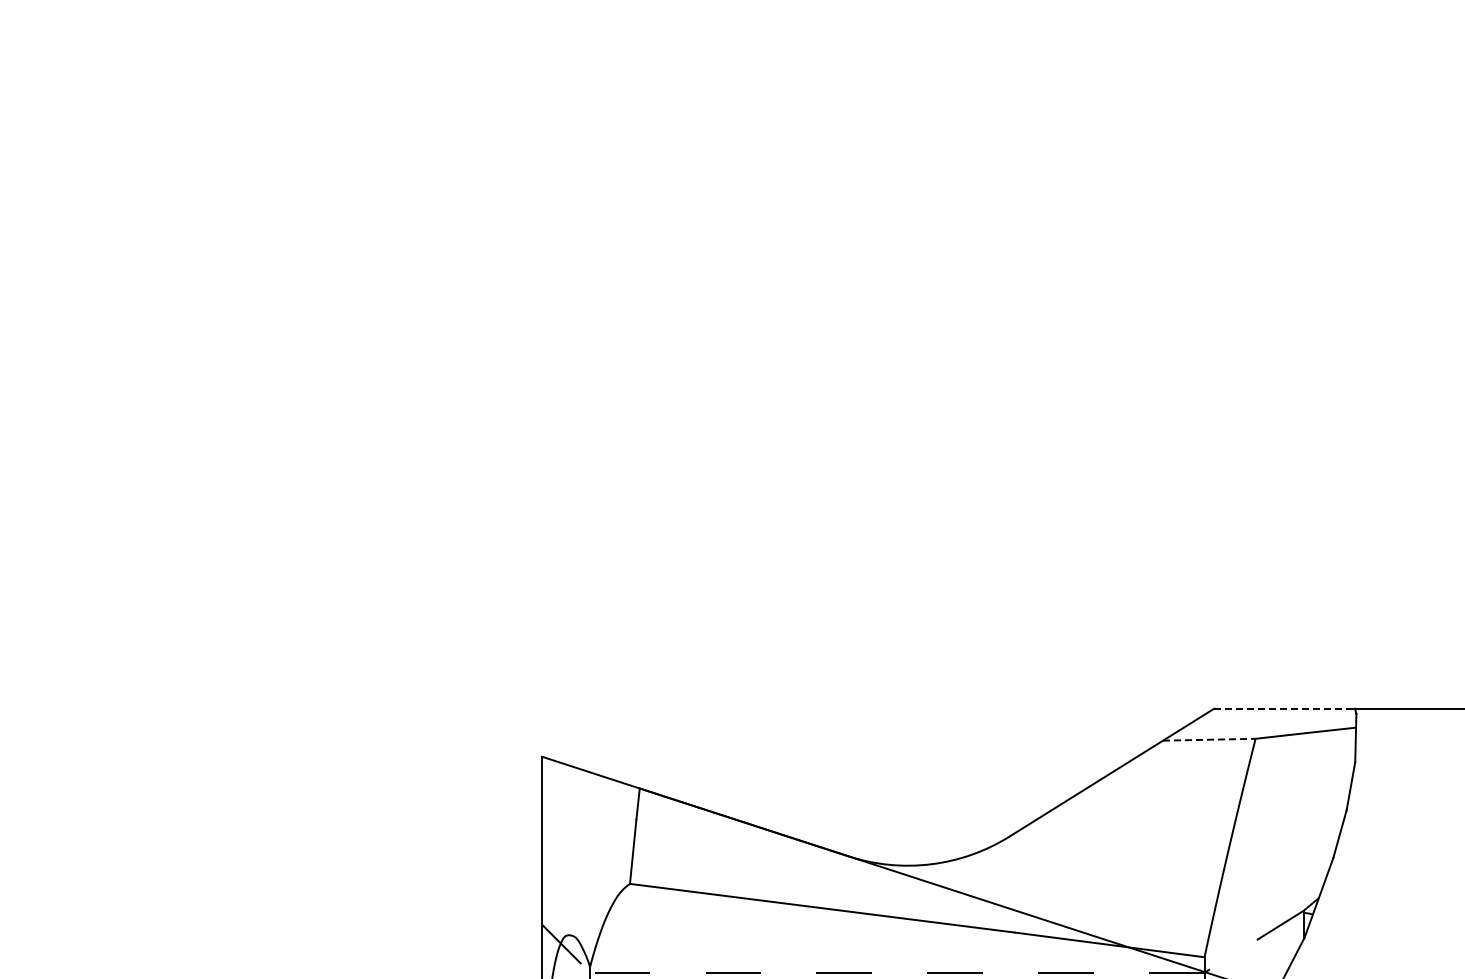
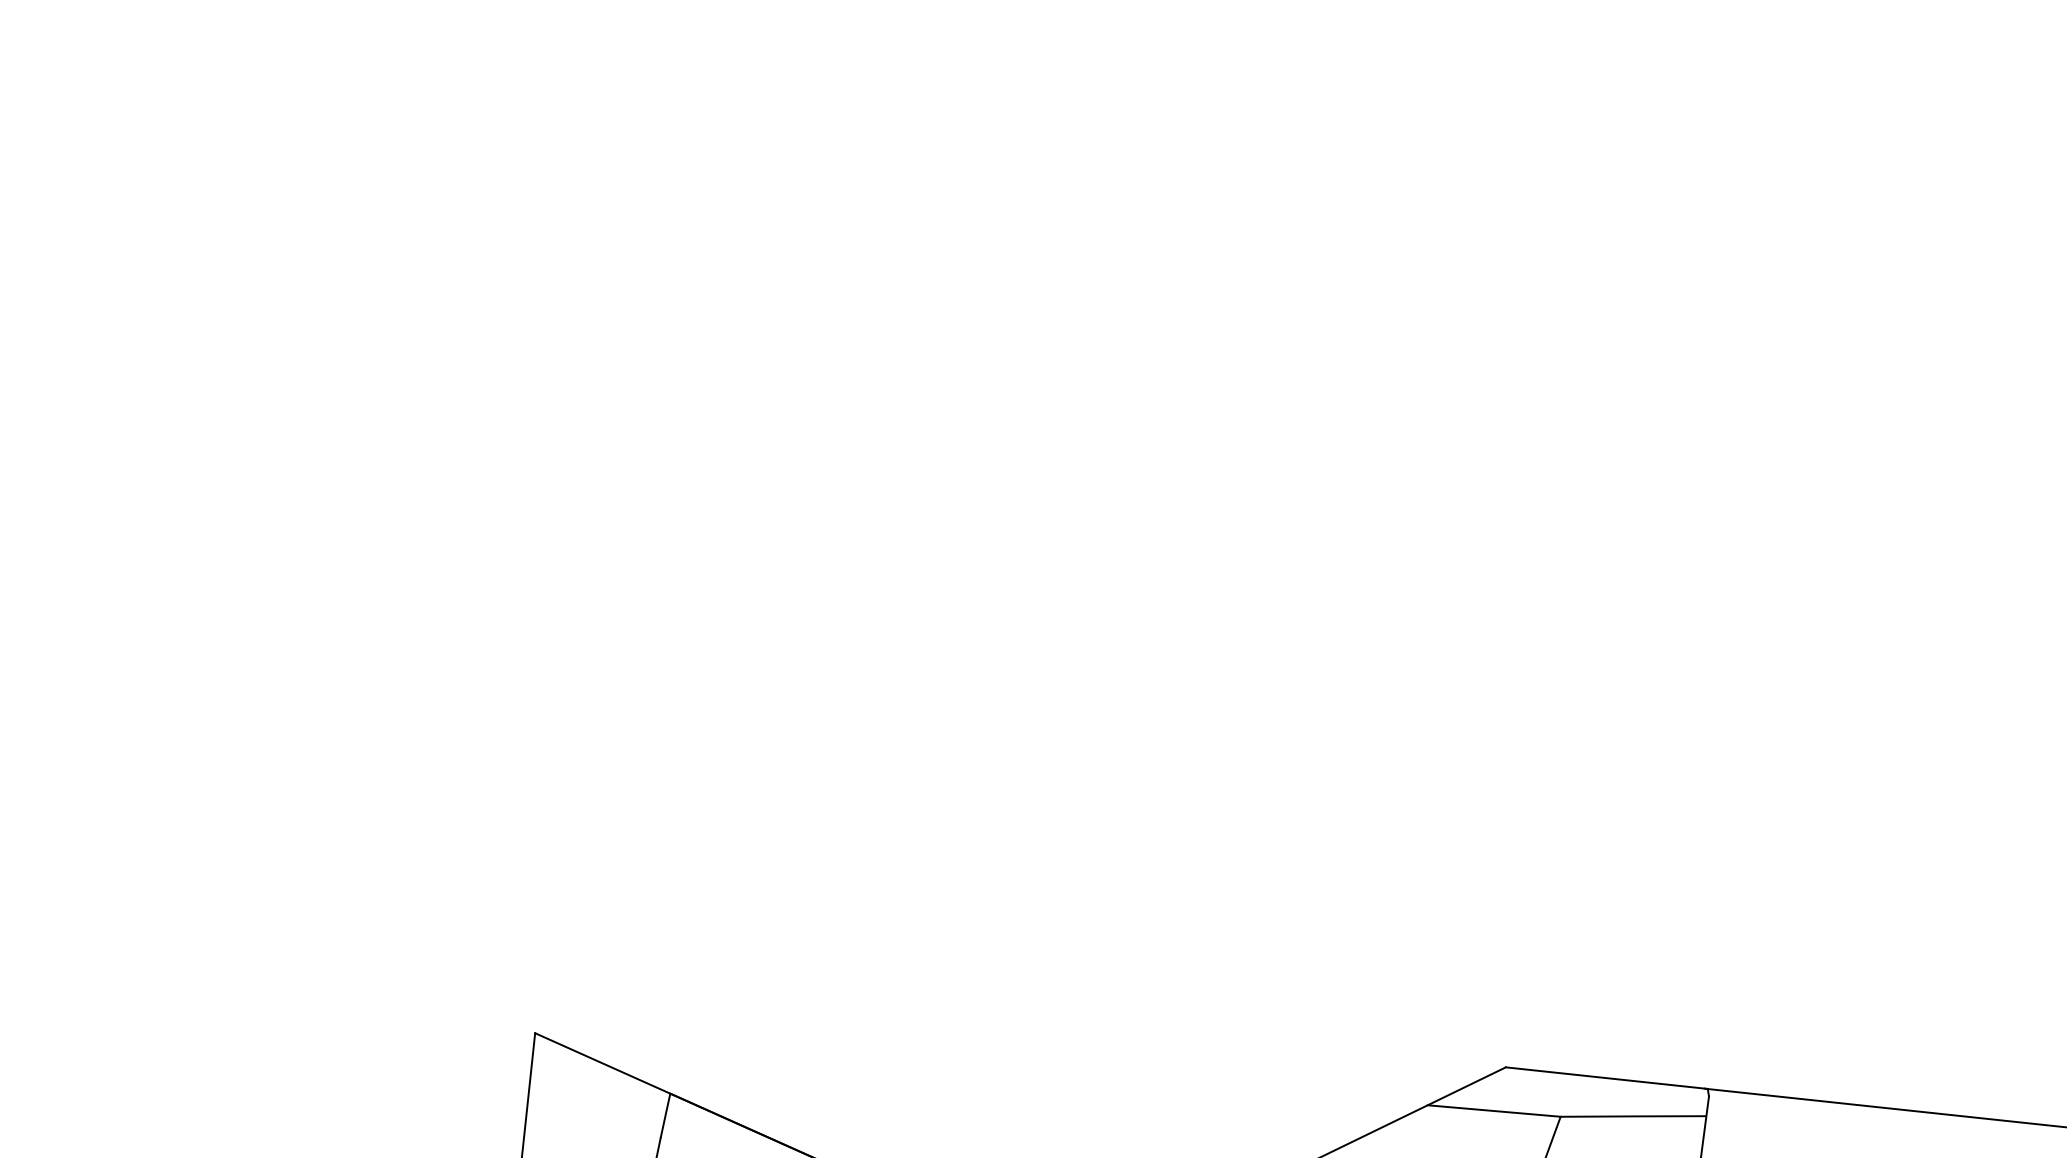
line: (1285, 708) -> (1608, 1077), dashed -> solid
line: (1209, 739) -> (1494, 1110), dashed -> solid

